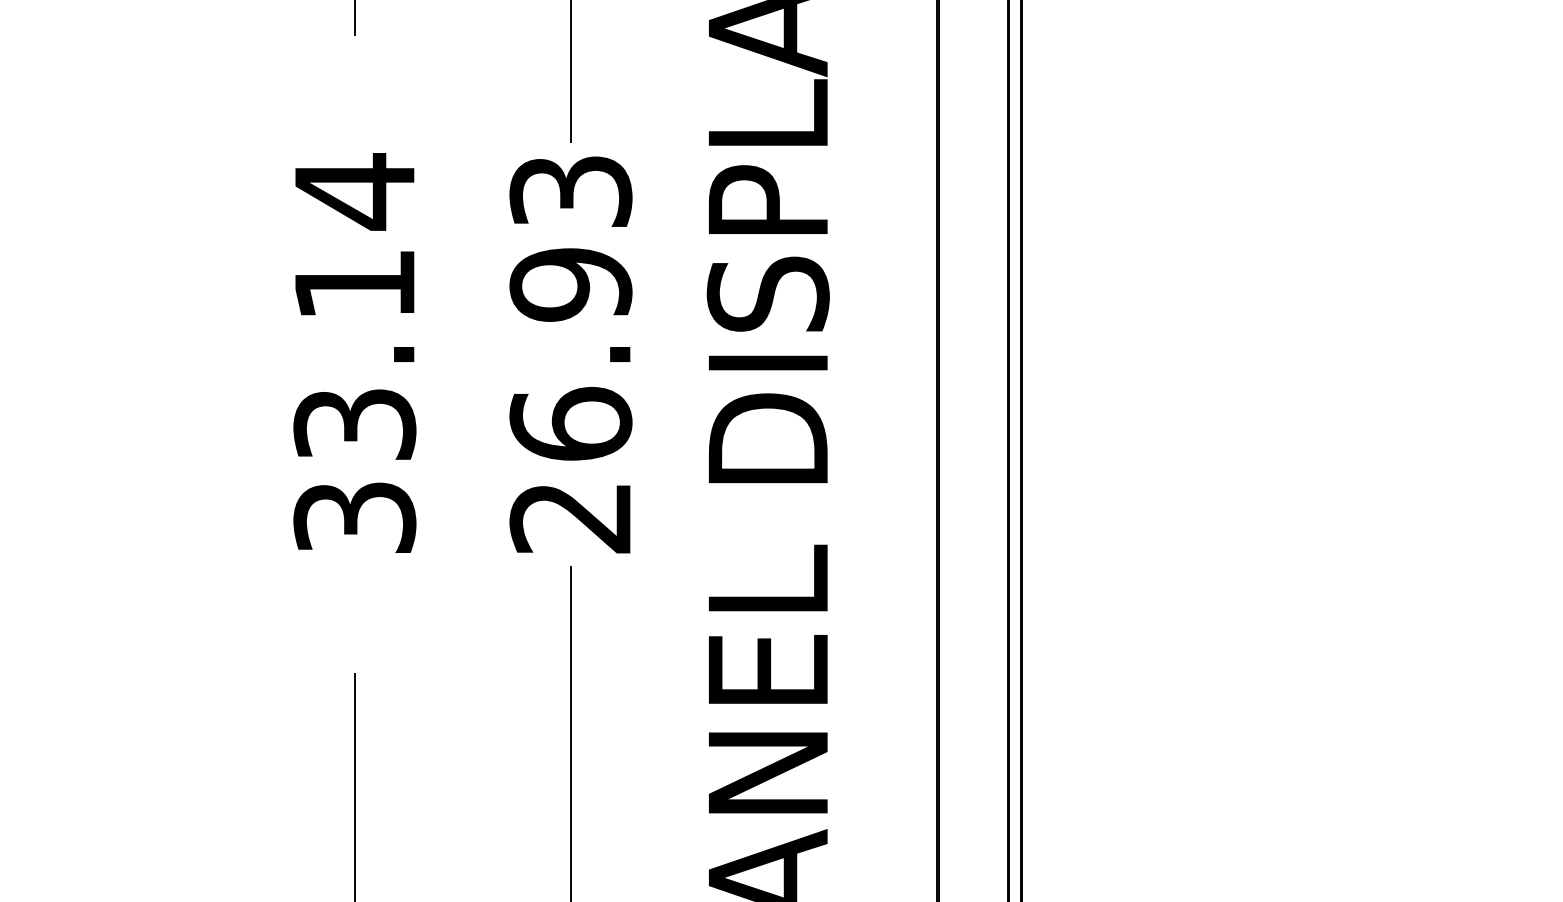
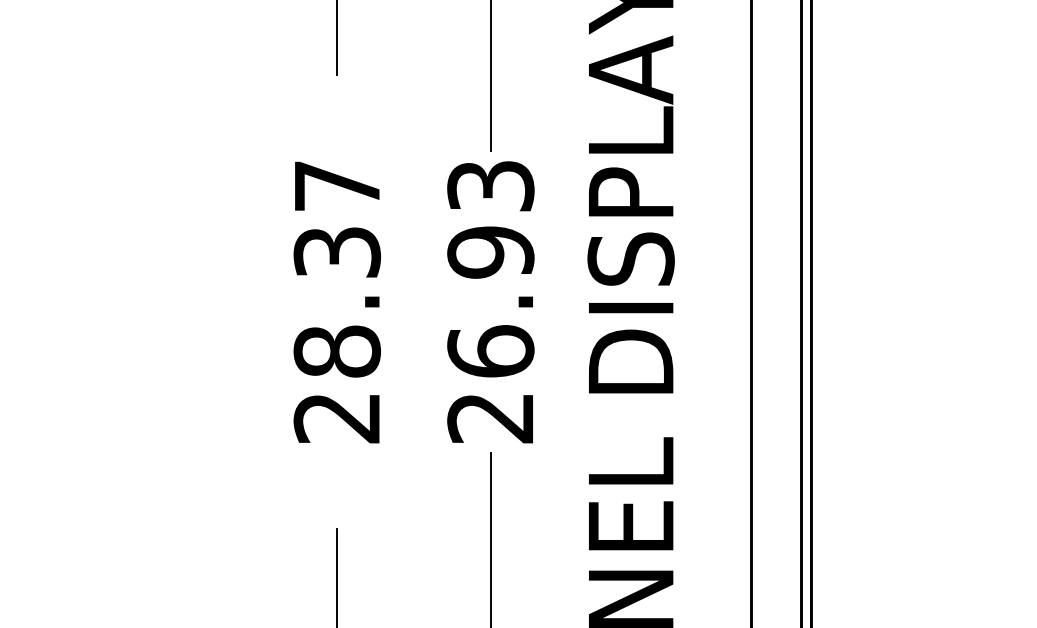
text: (354, 353) -> (337, 301), 33.14 -> 28.37

